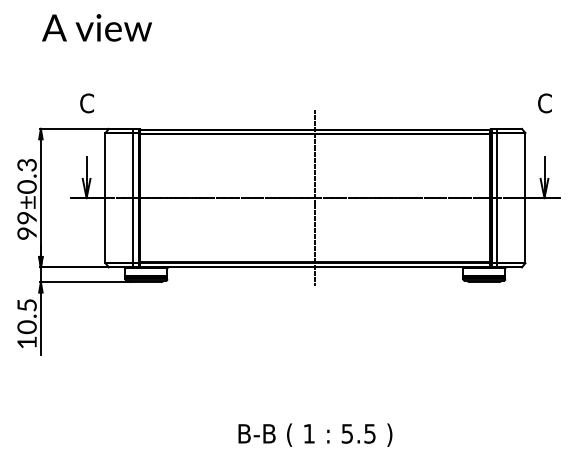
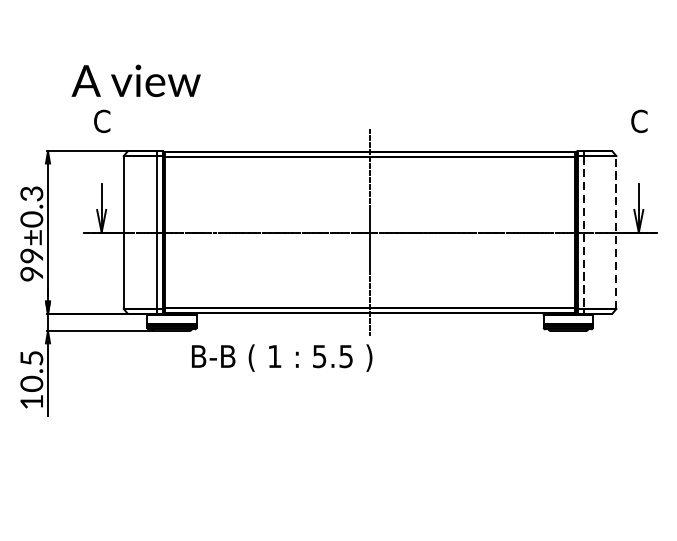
text: (96, 27) -> (135, 80), moved
line: (497, 198) -> (583, 232), solid -> dashed
line: (525, 198) -> (616, 232), solid -> dashed
text: (315, 434) -> (282, 357), moved

